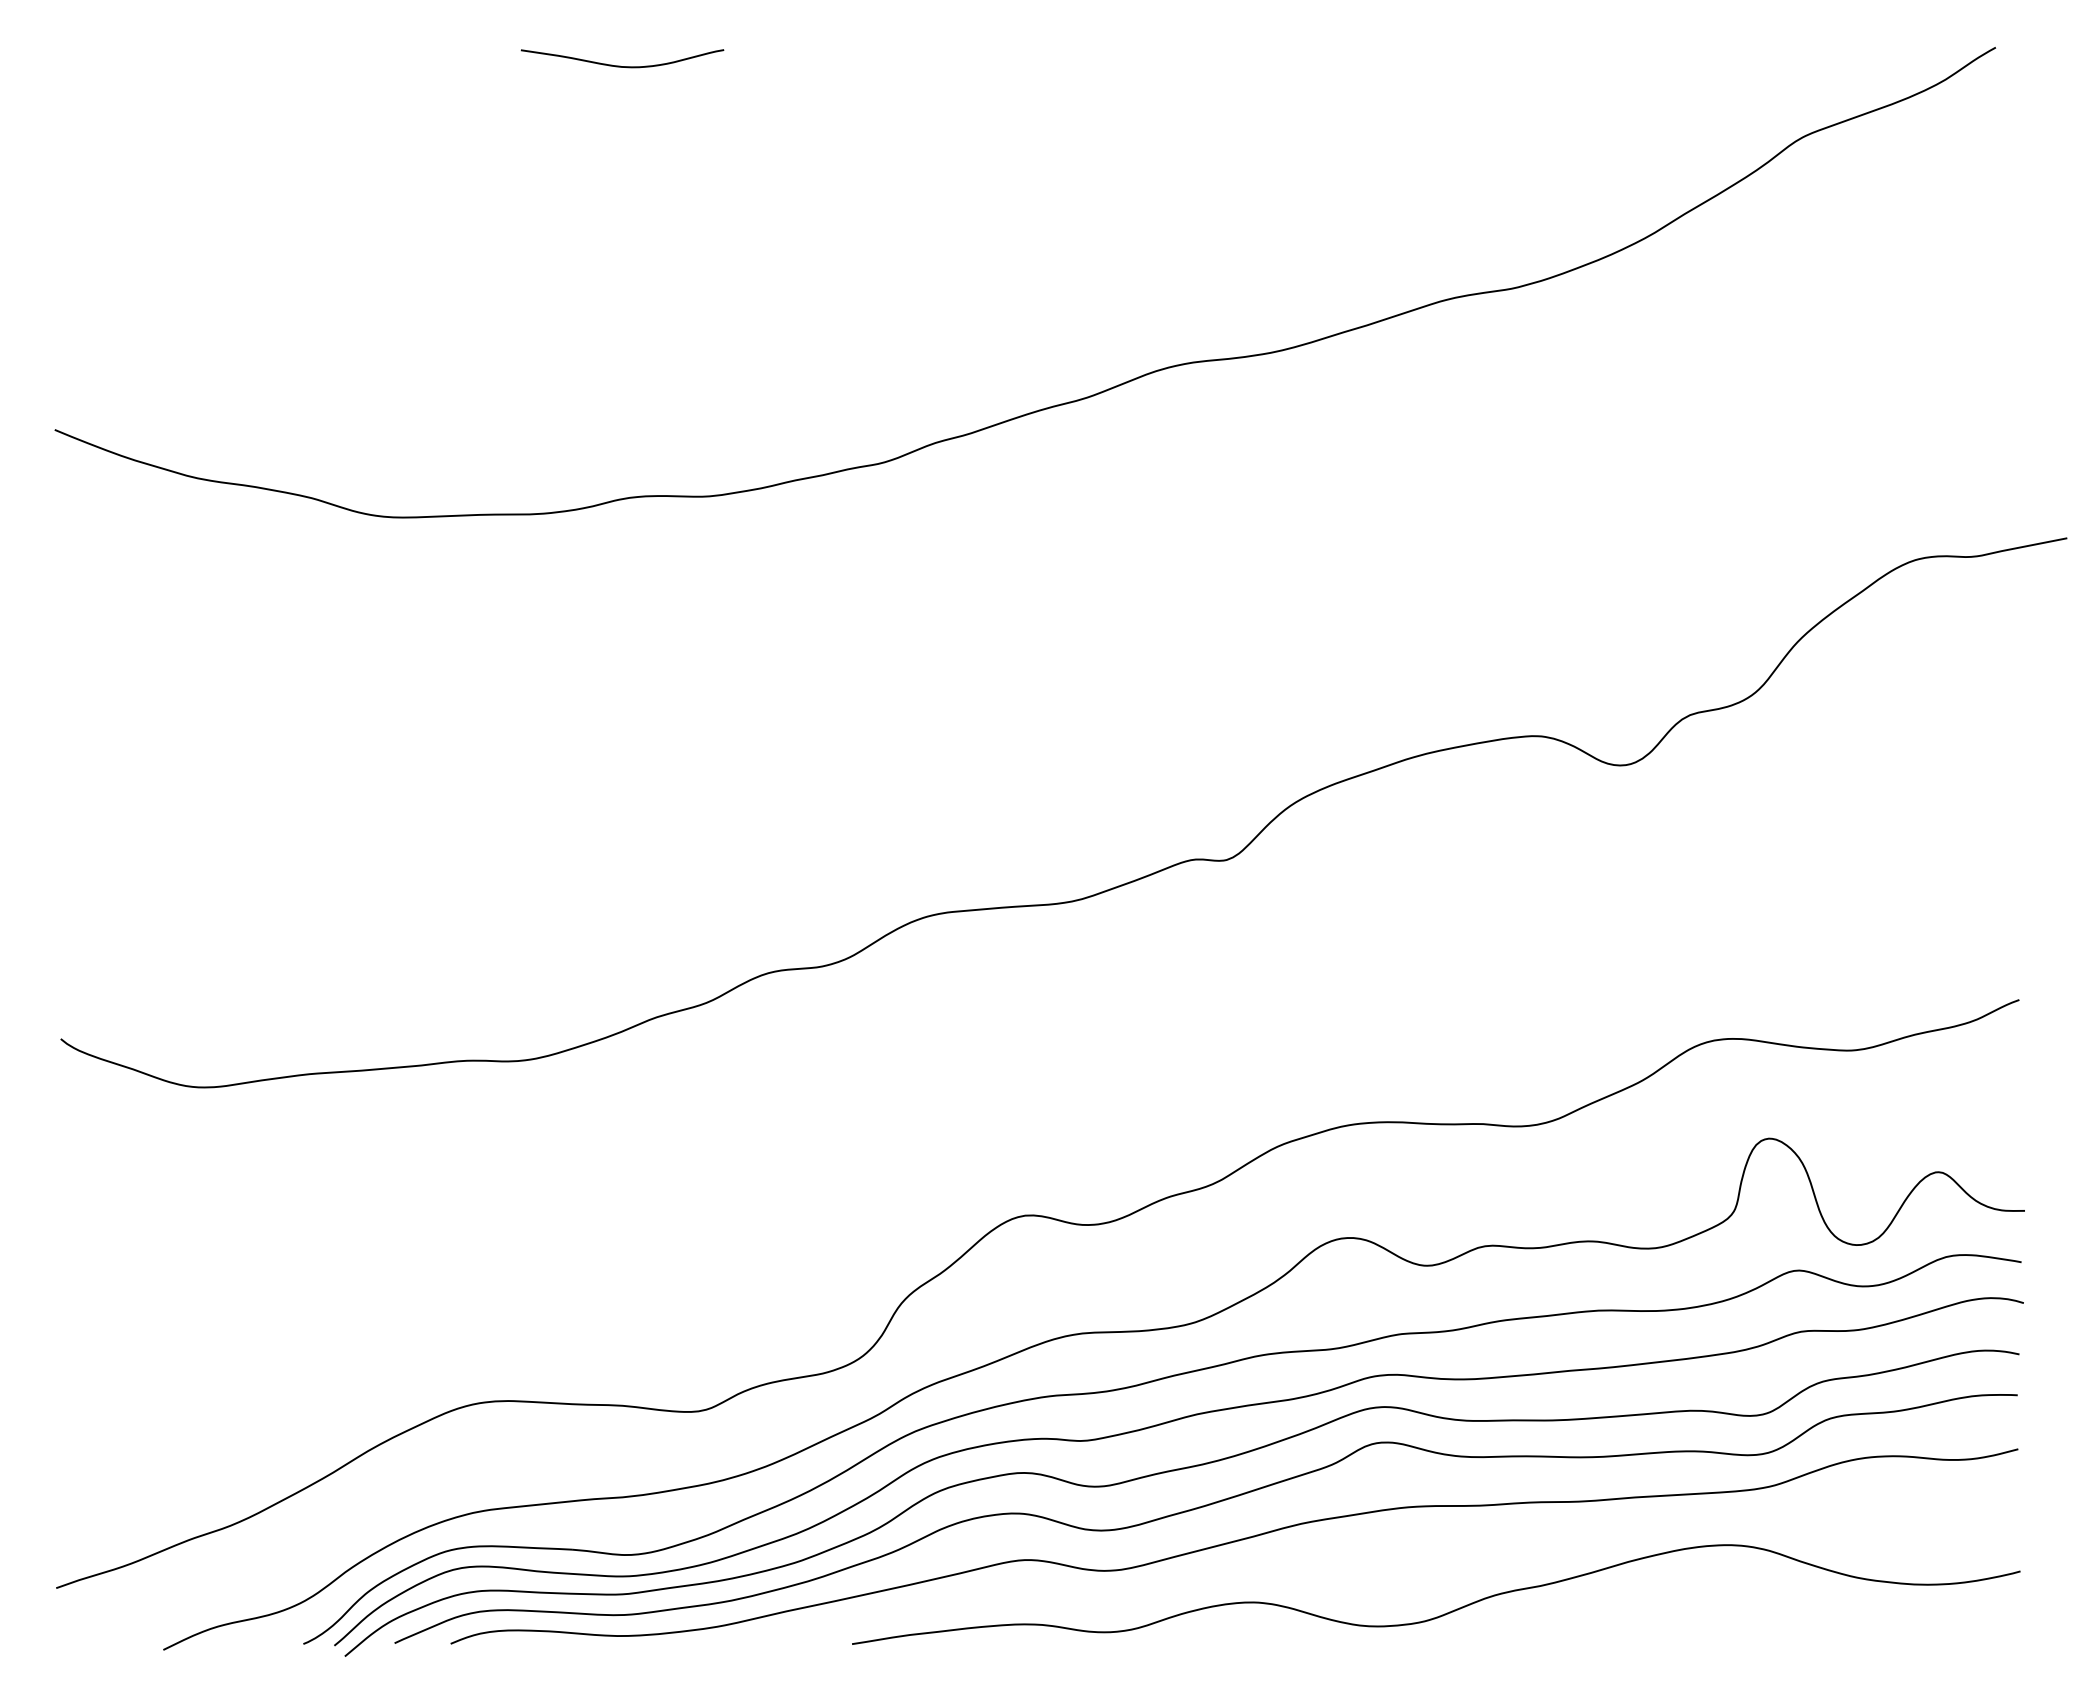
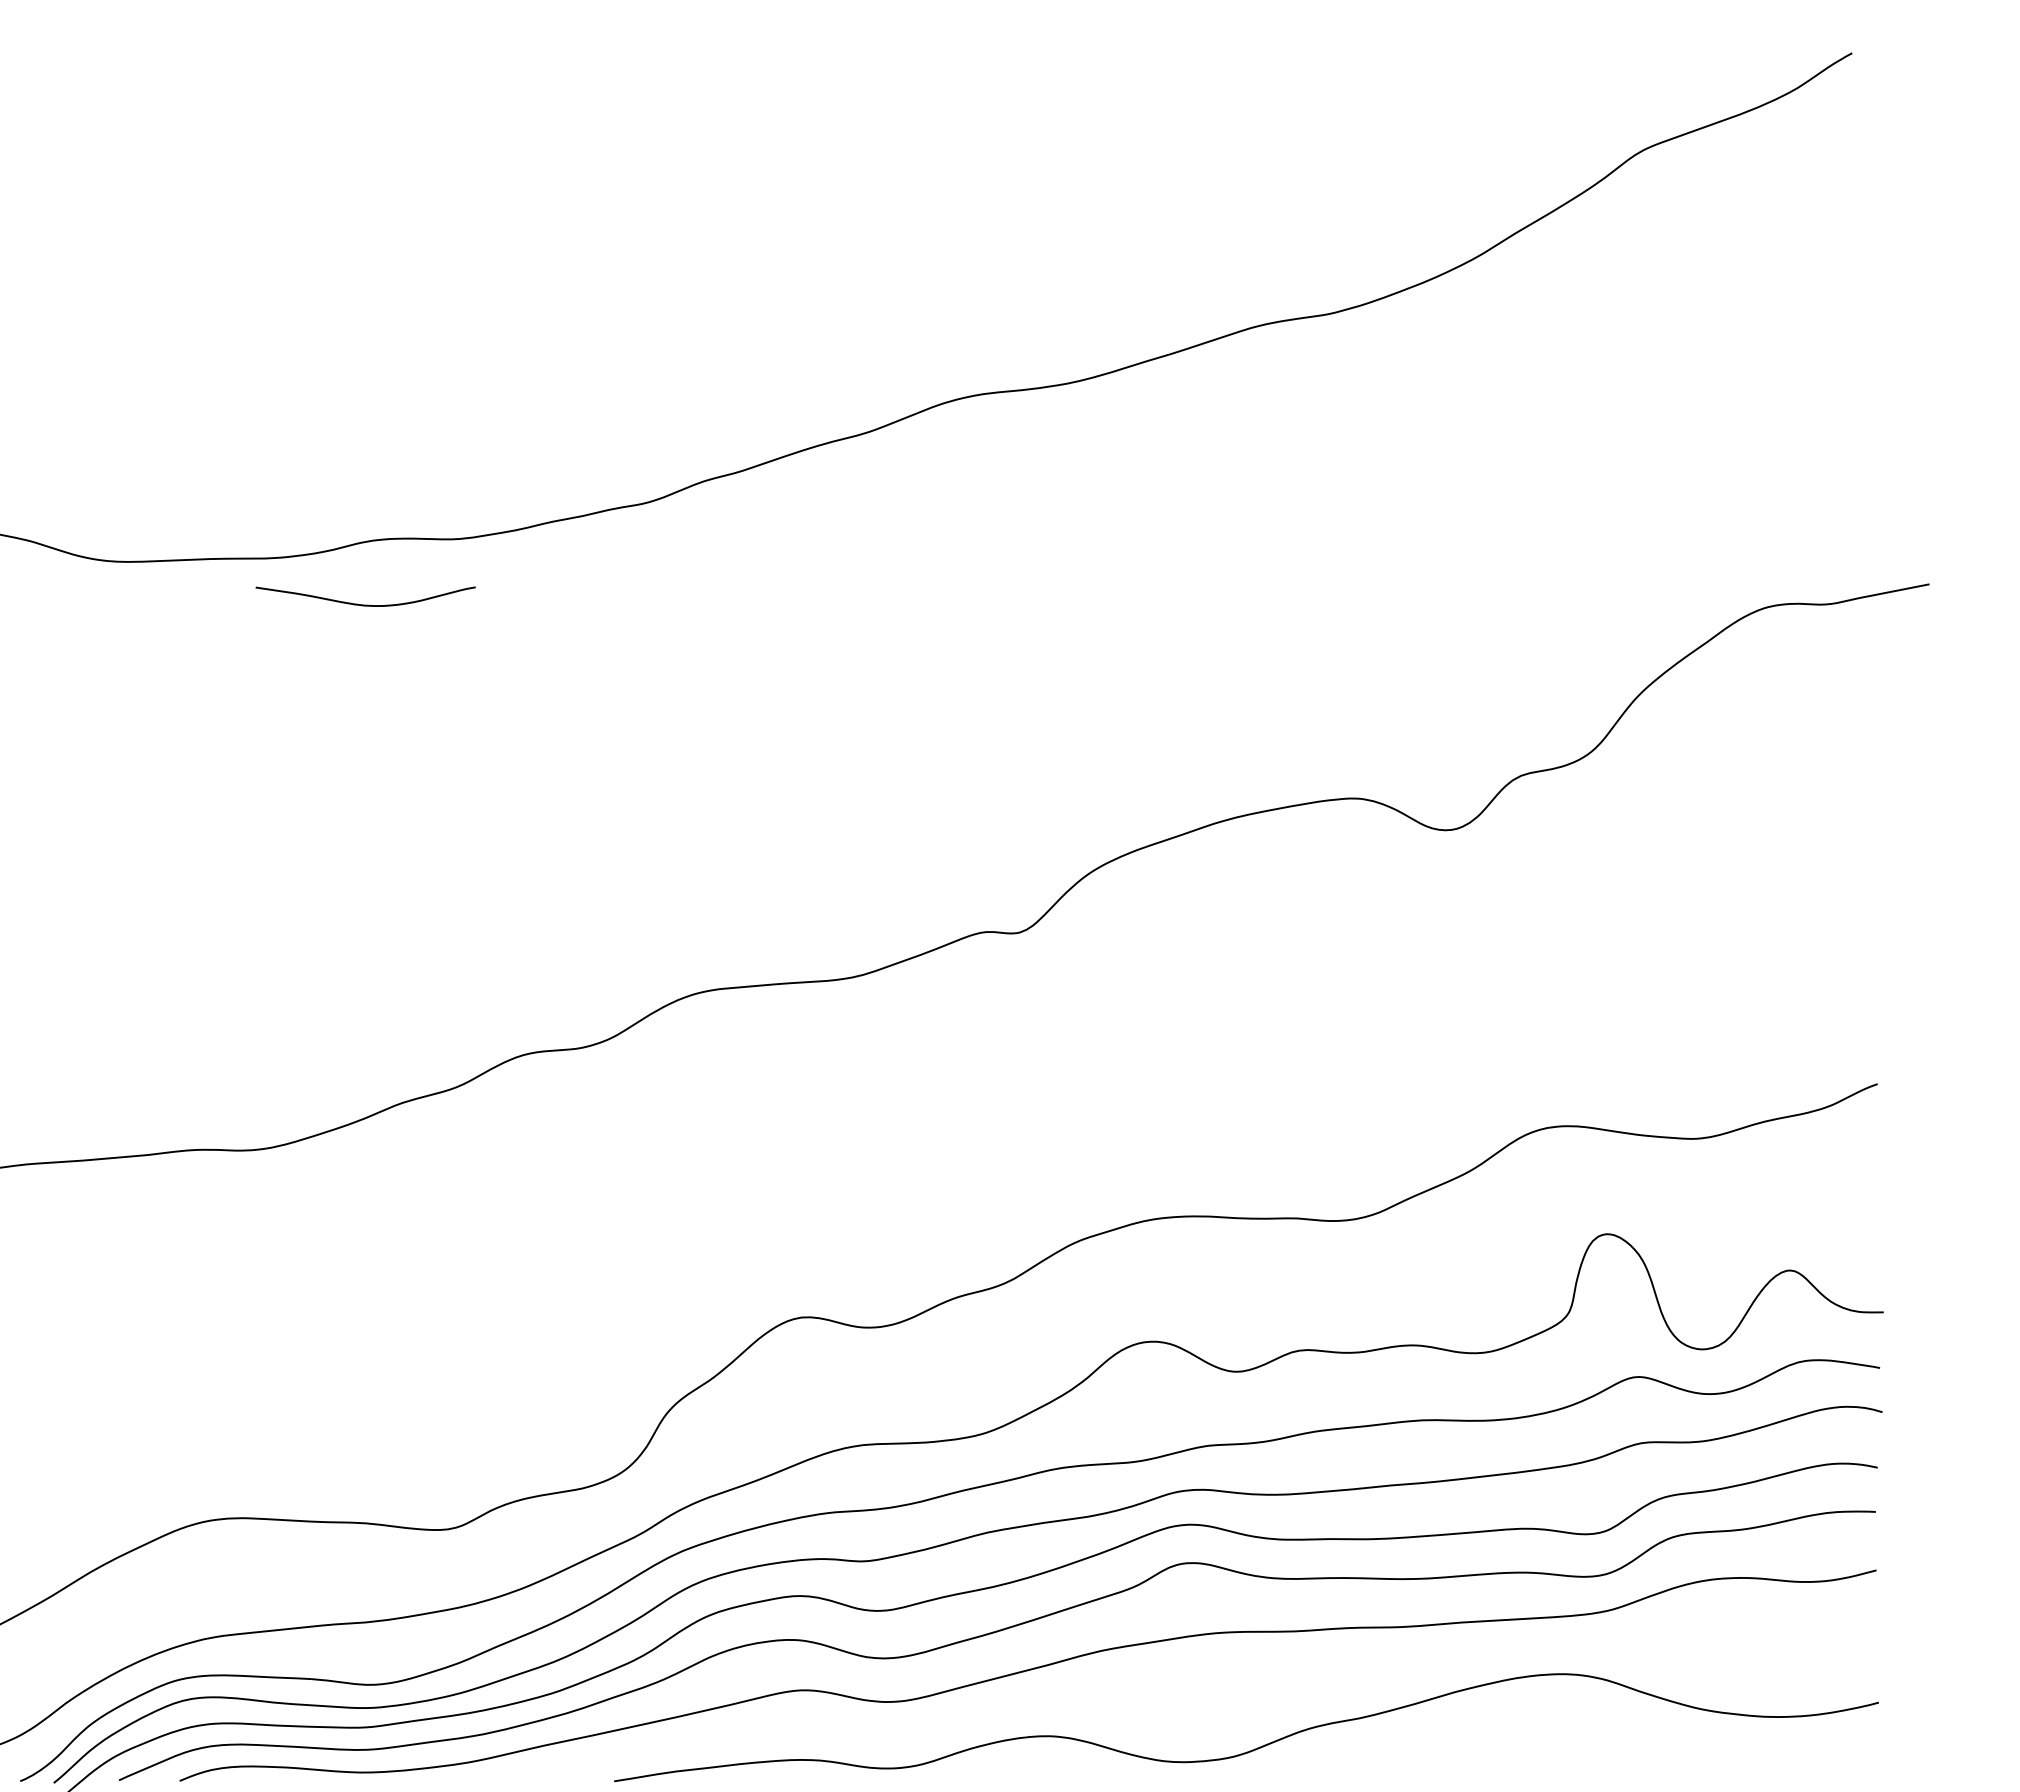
curve: (620, 65) -> (363, 604), moved

